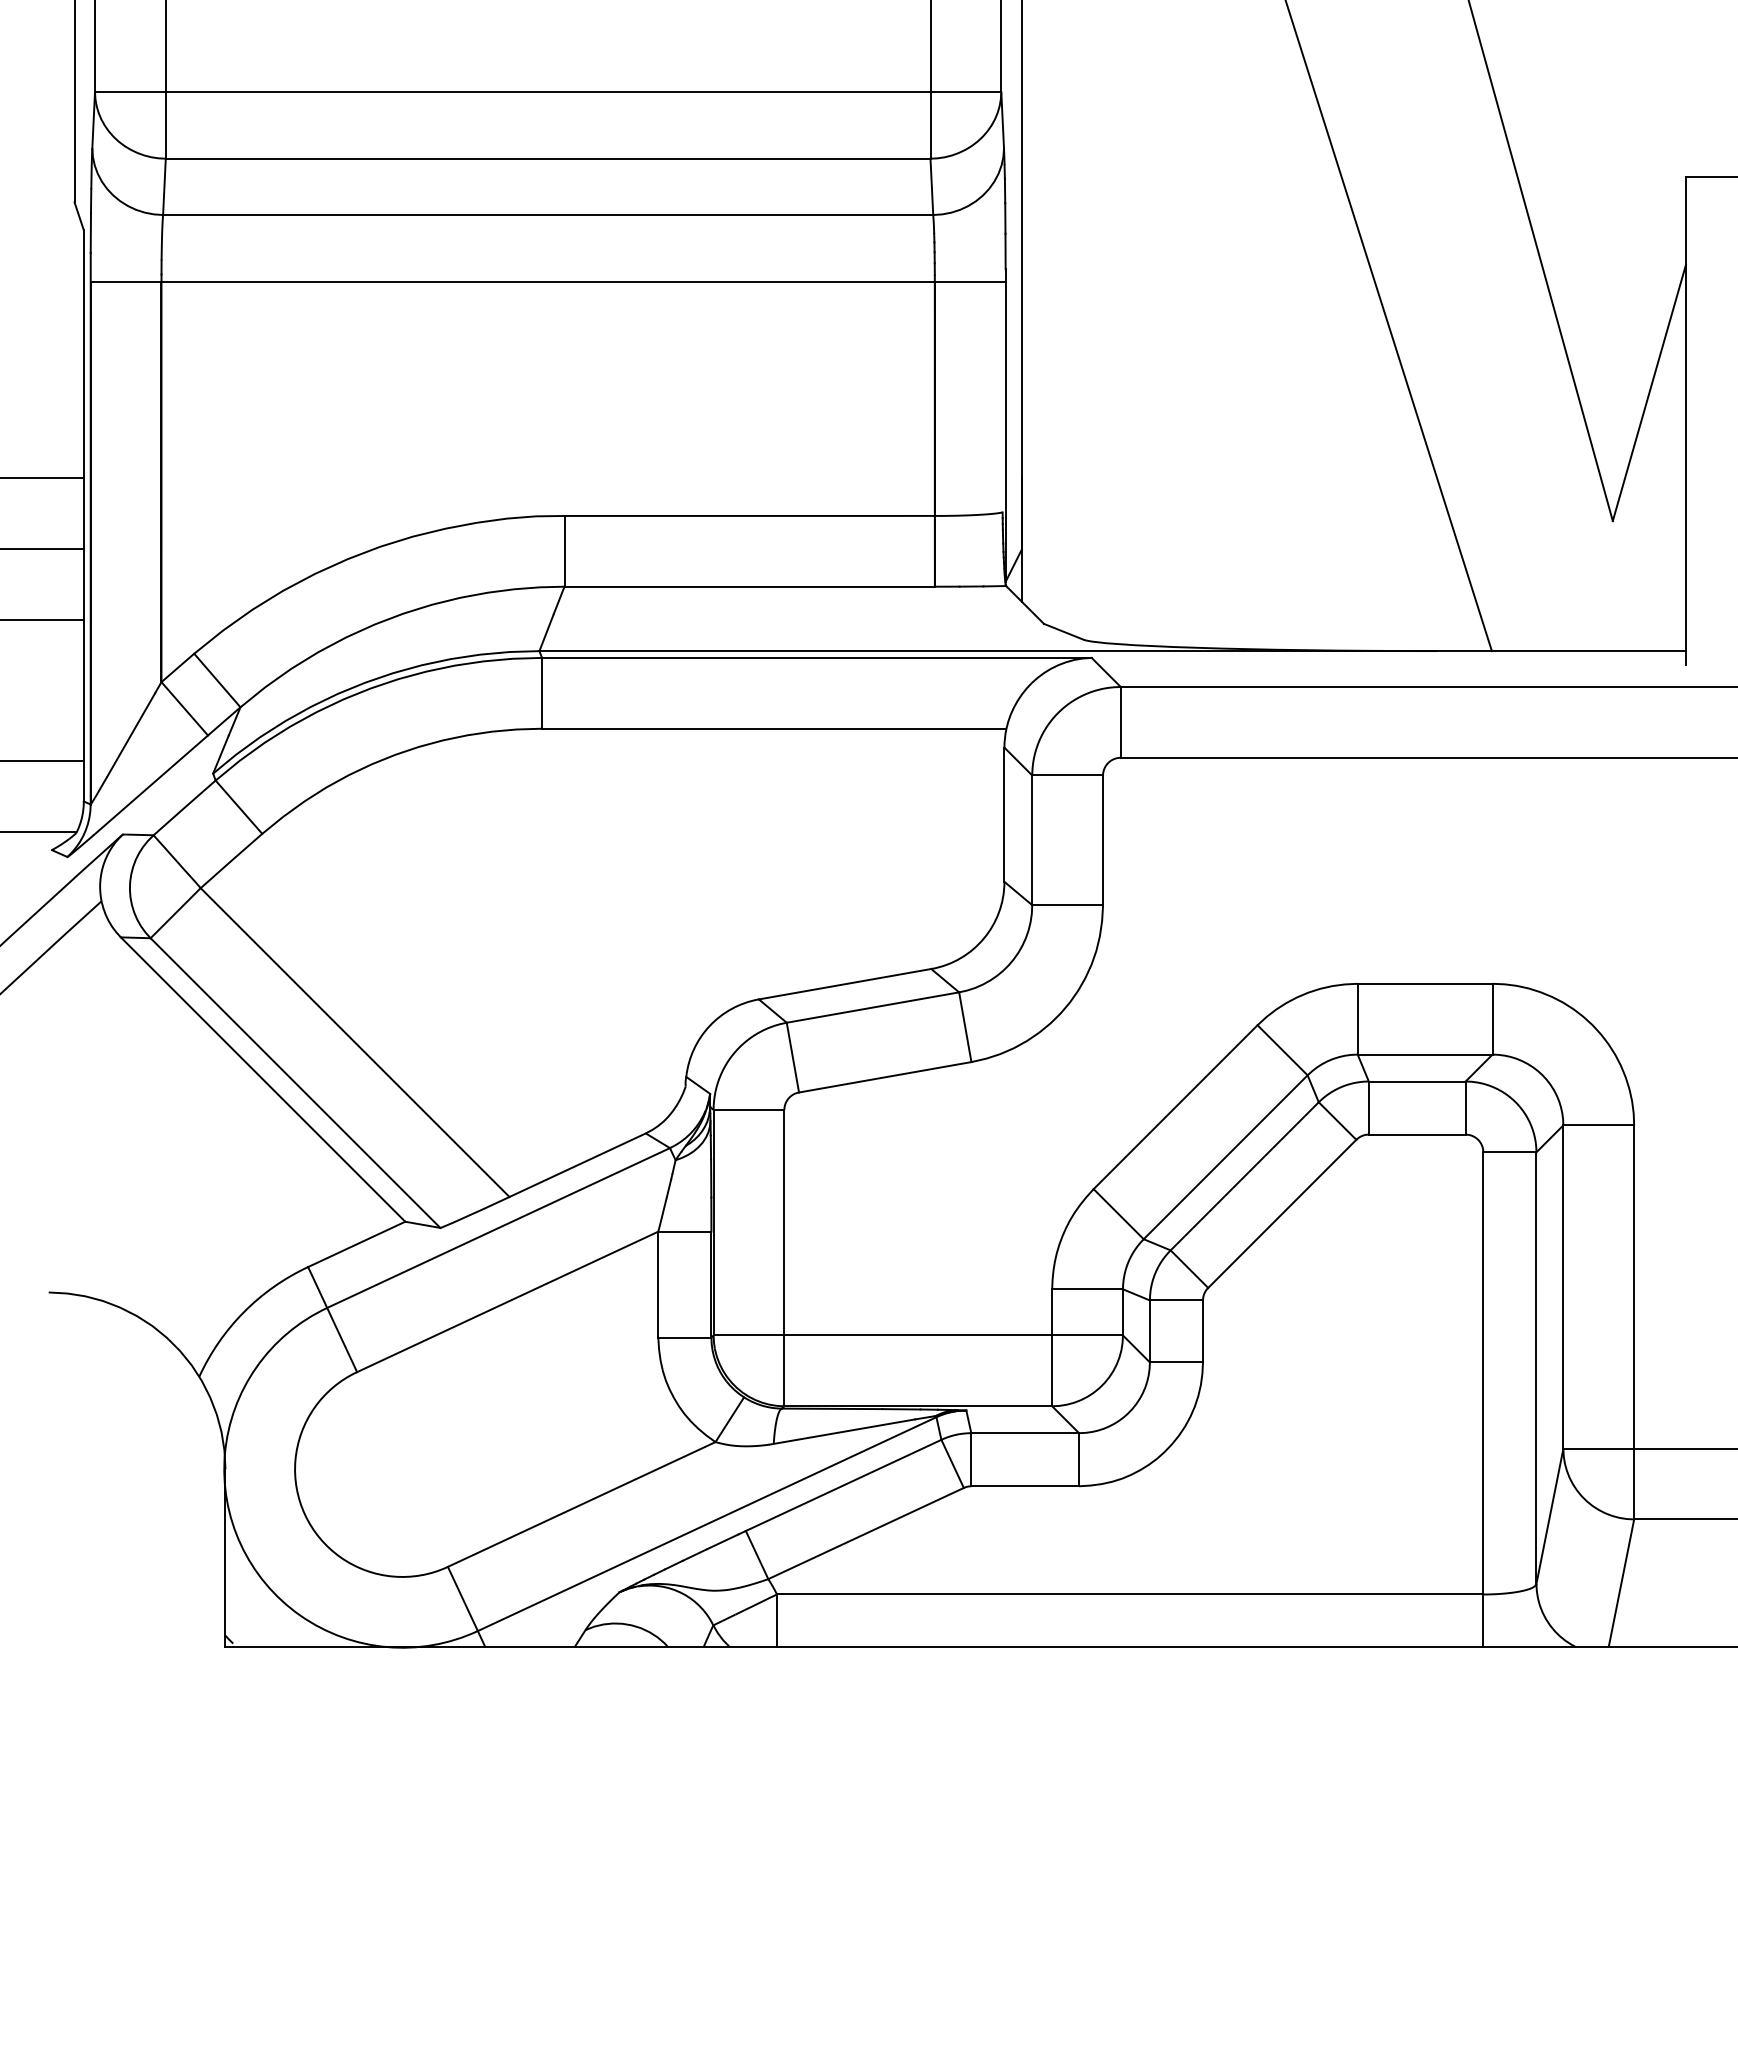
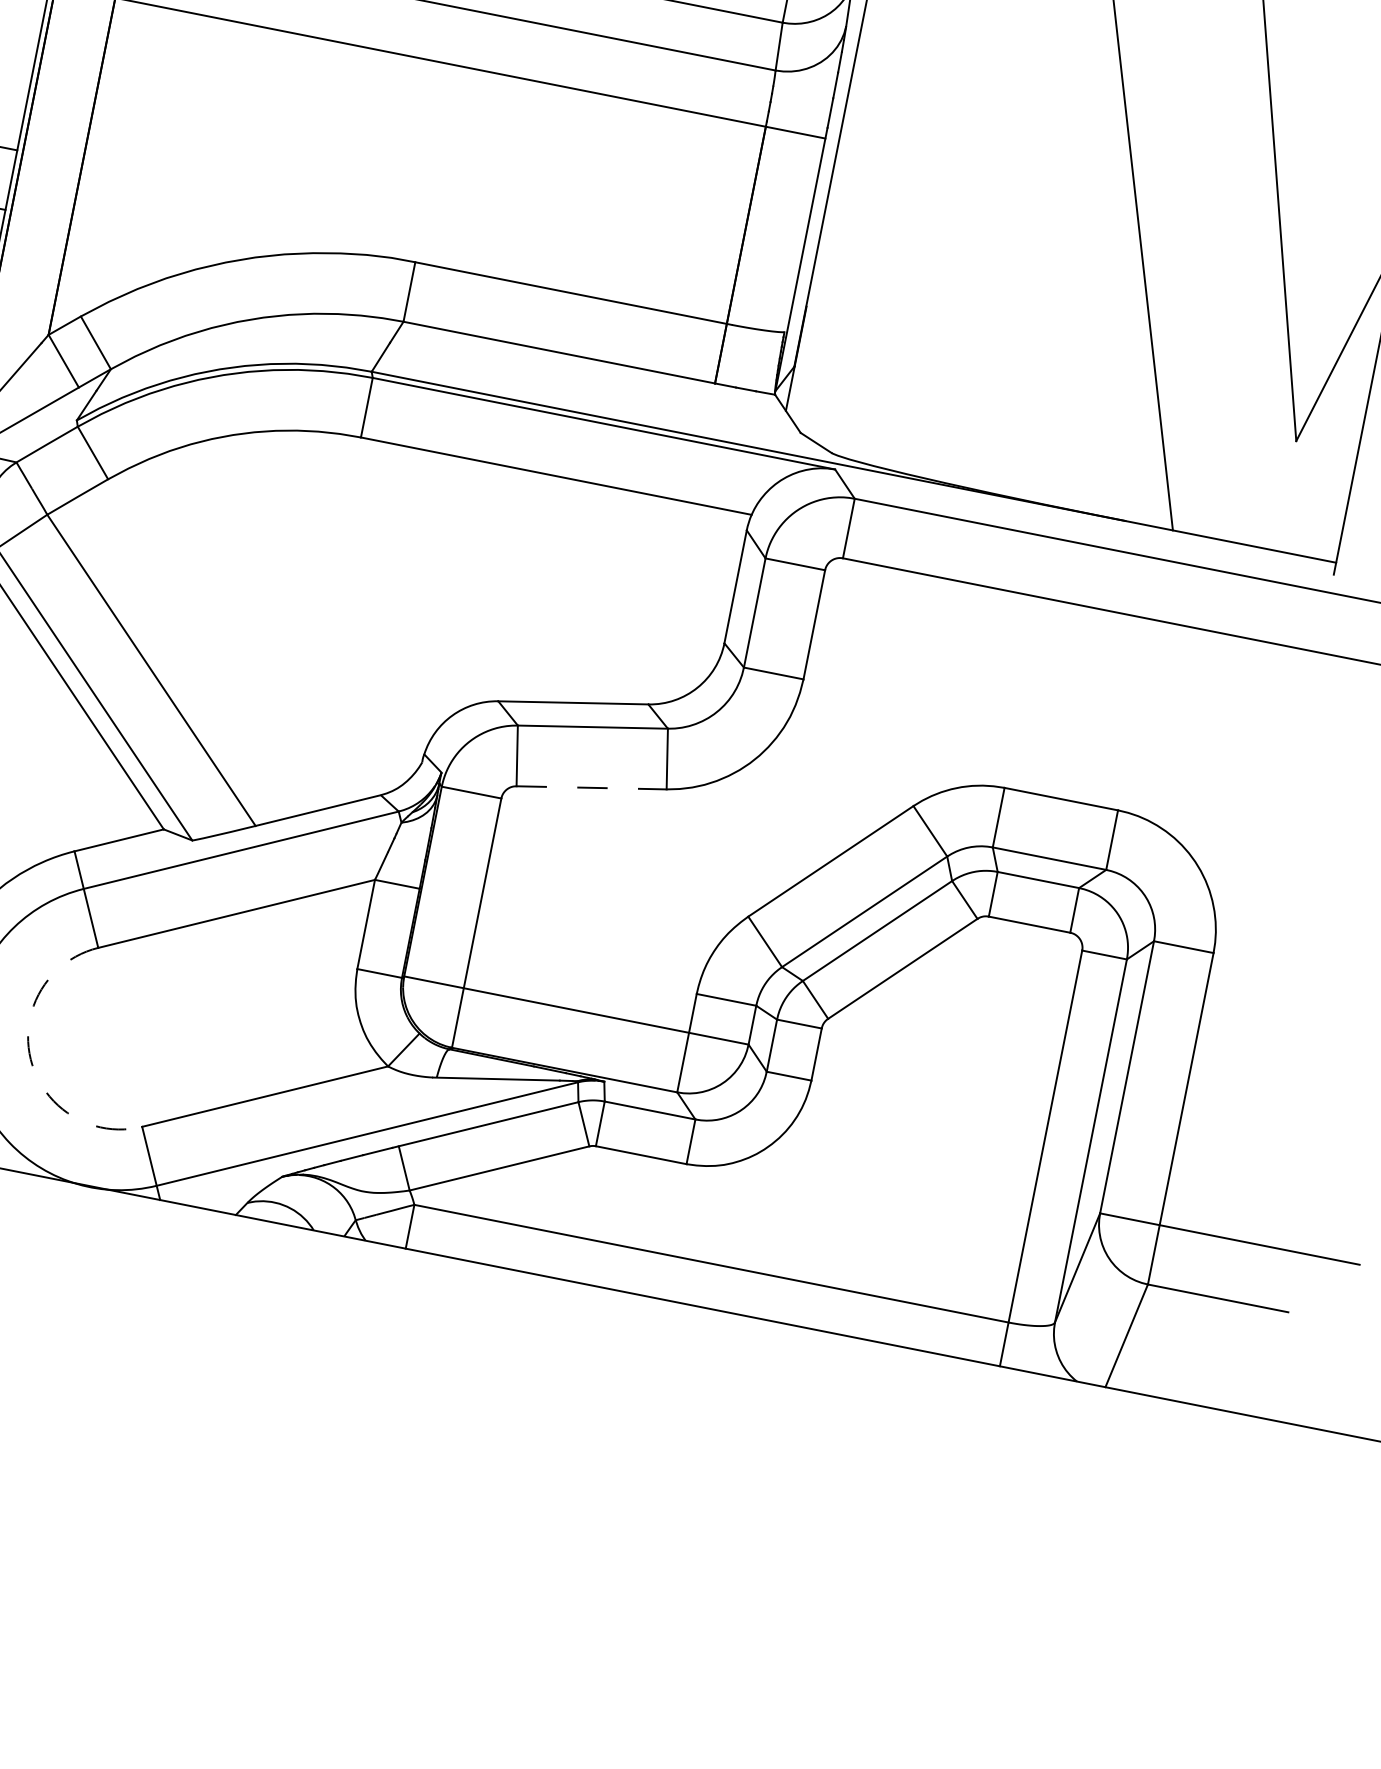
line: (885, 1077) -> (591, 788), solid -> dashed
arc: (305, 1514) -> (31, 1059), solid -> dashed

